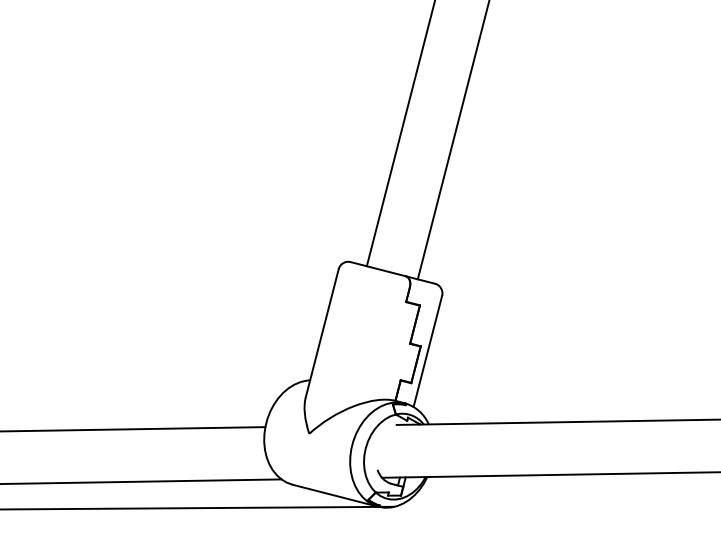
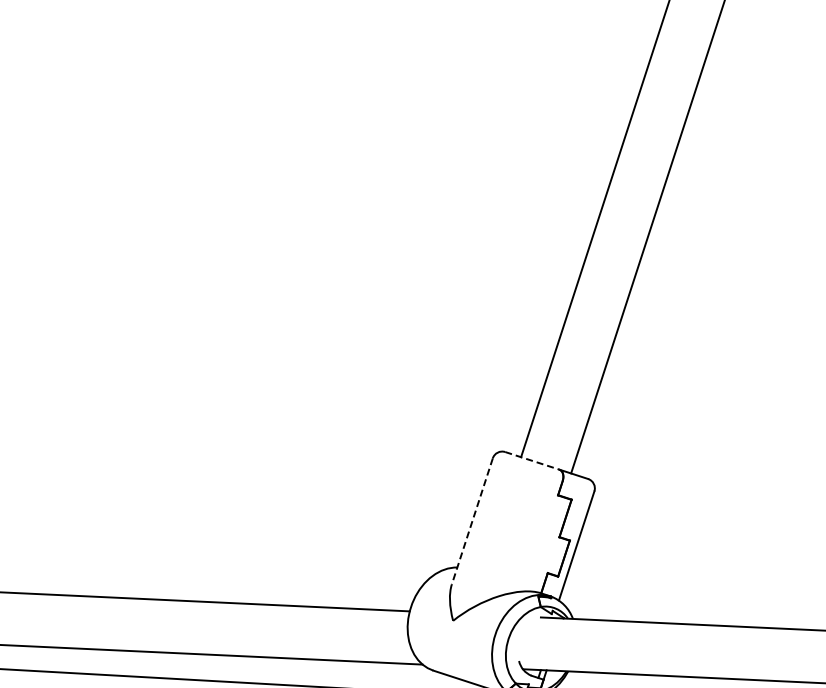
line: (378, 269) -> (532, 461), solid -> dashed
line: (322, 333) -> (472, 521), solid -> dashed

